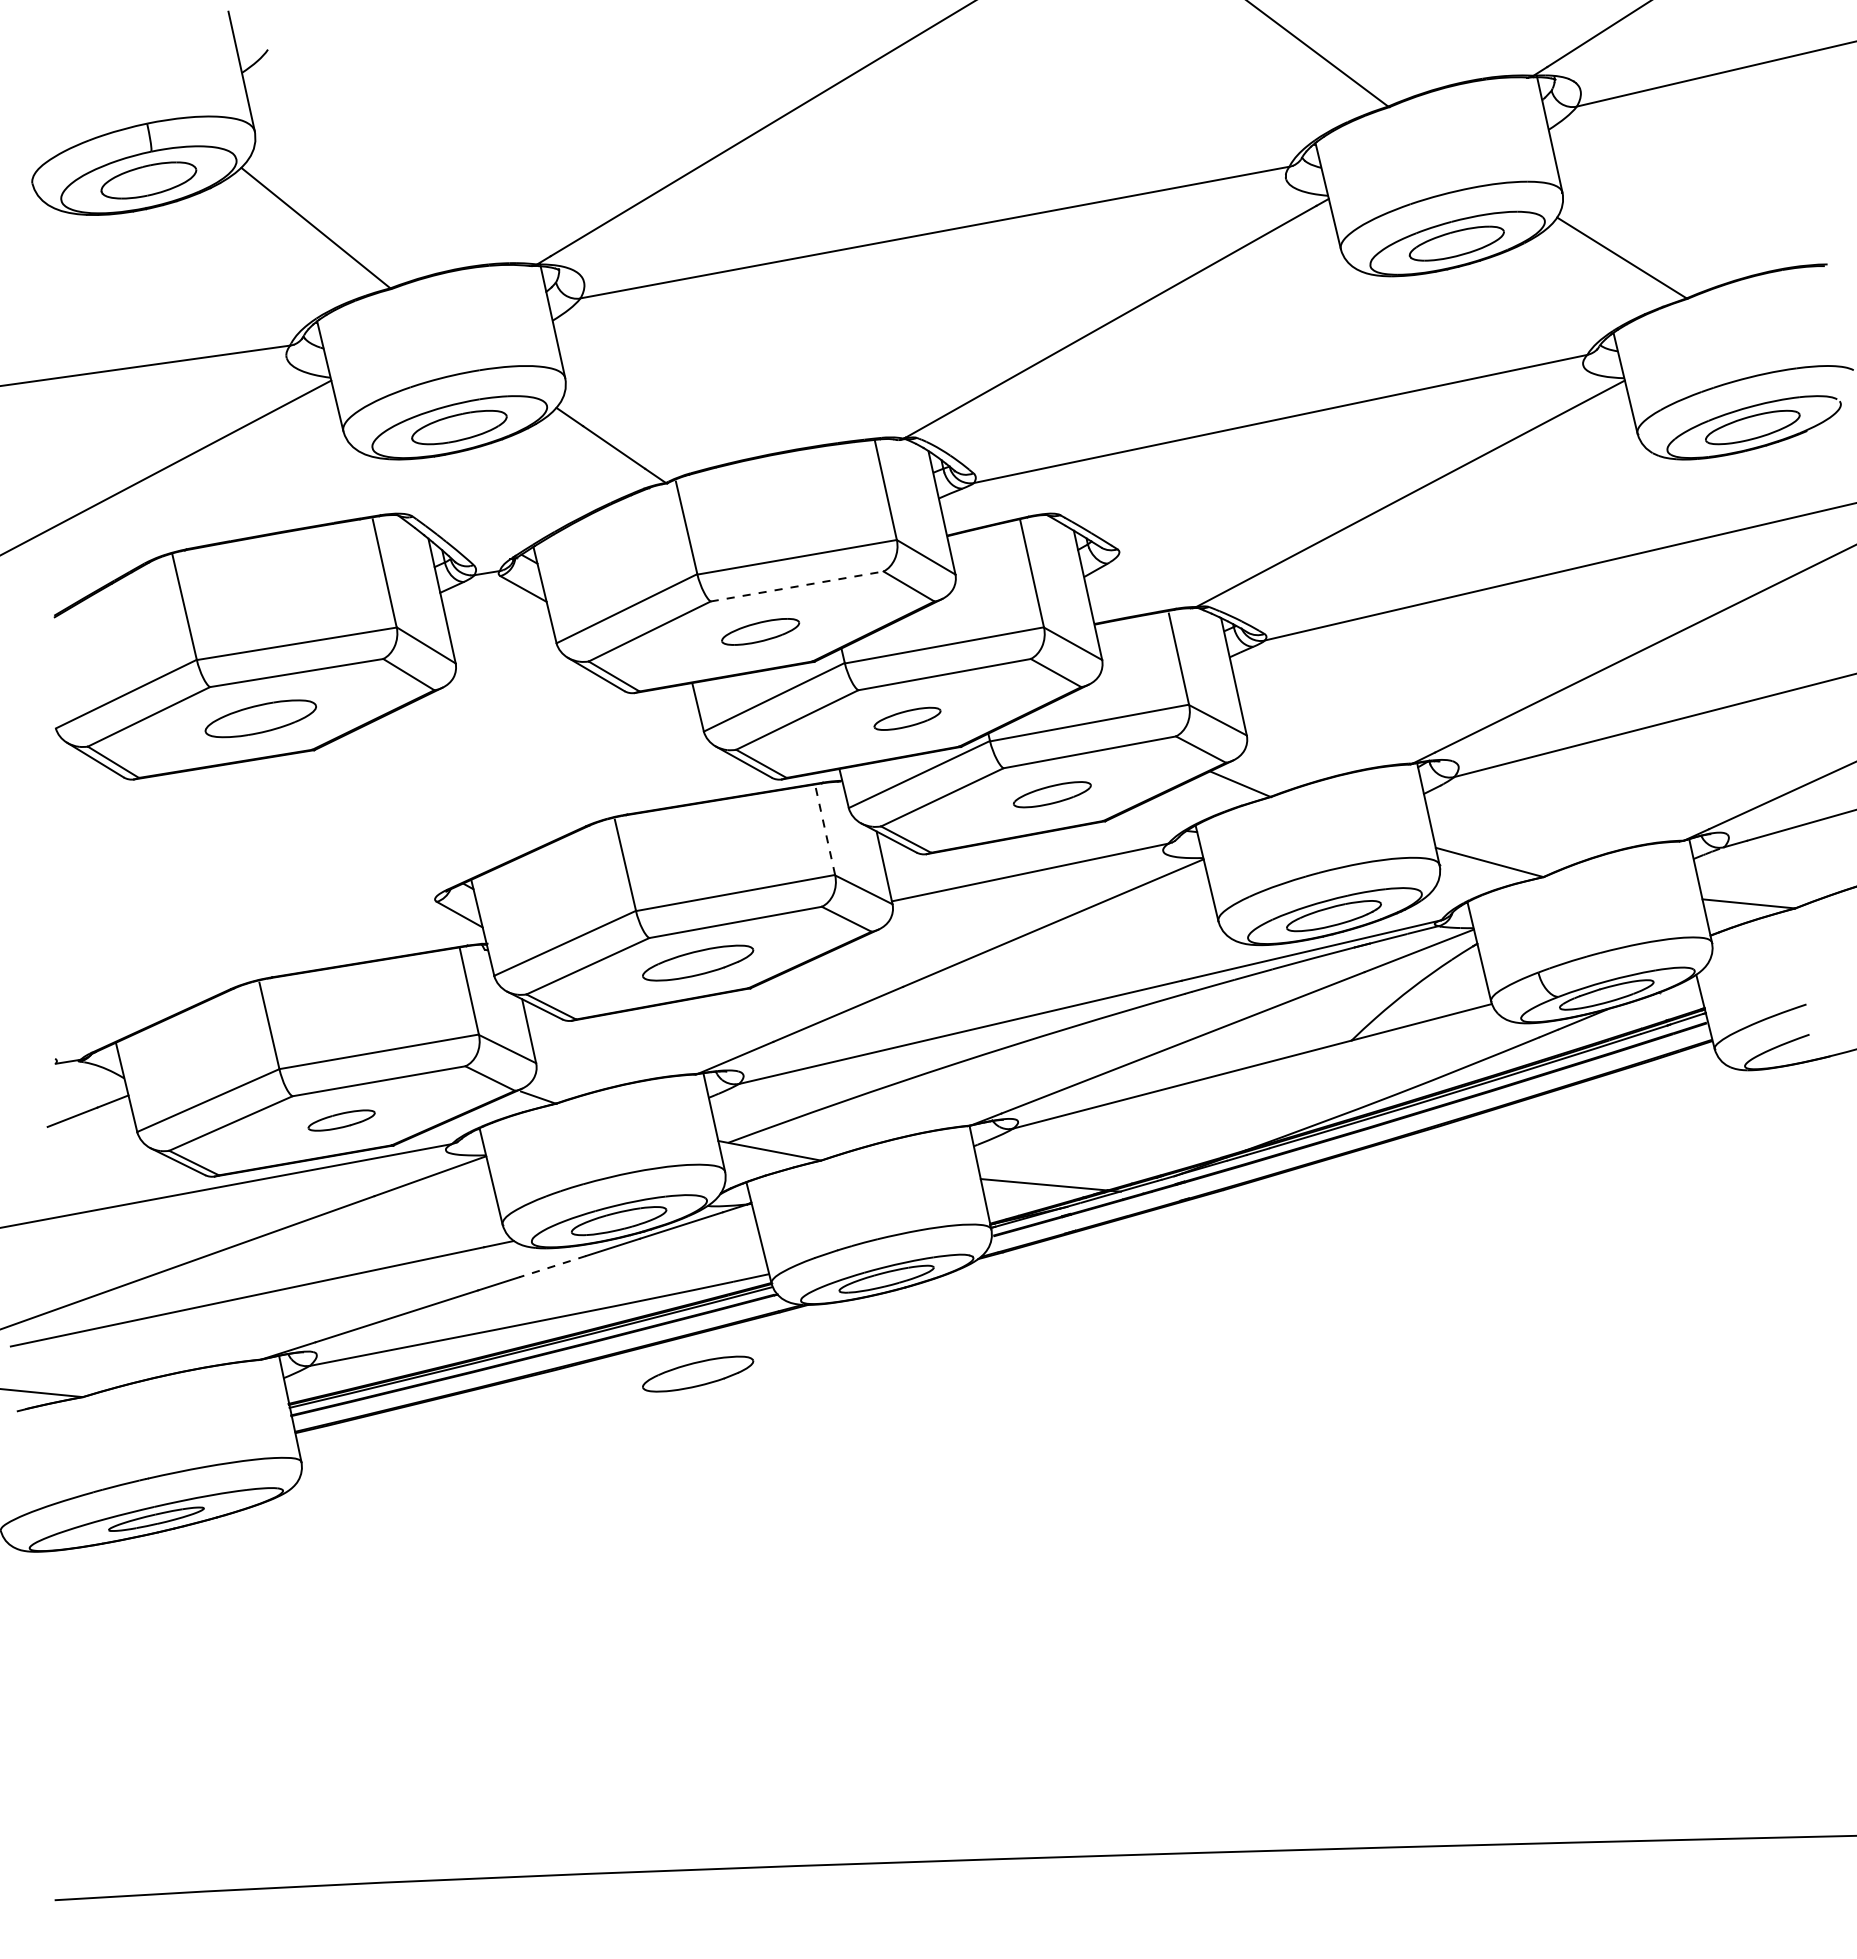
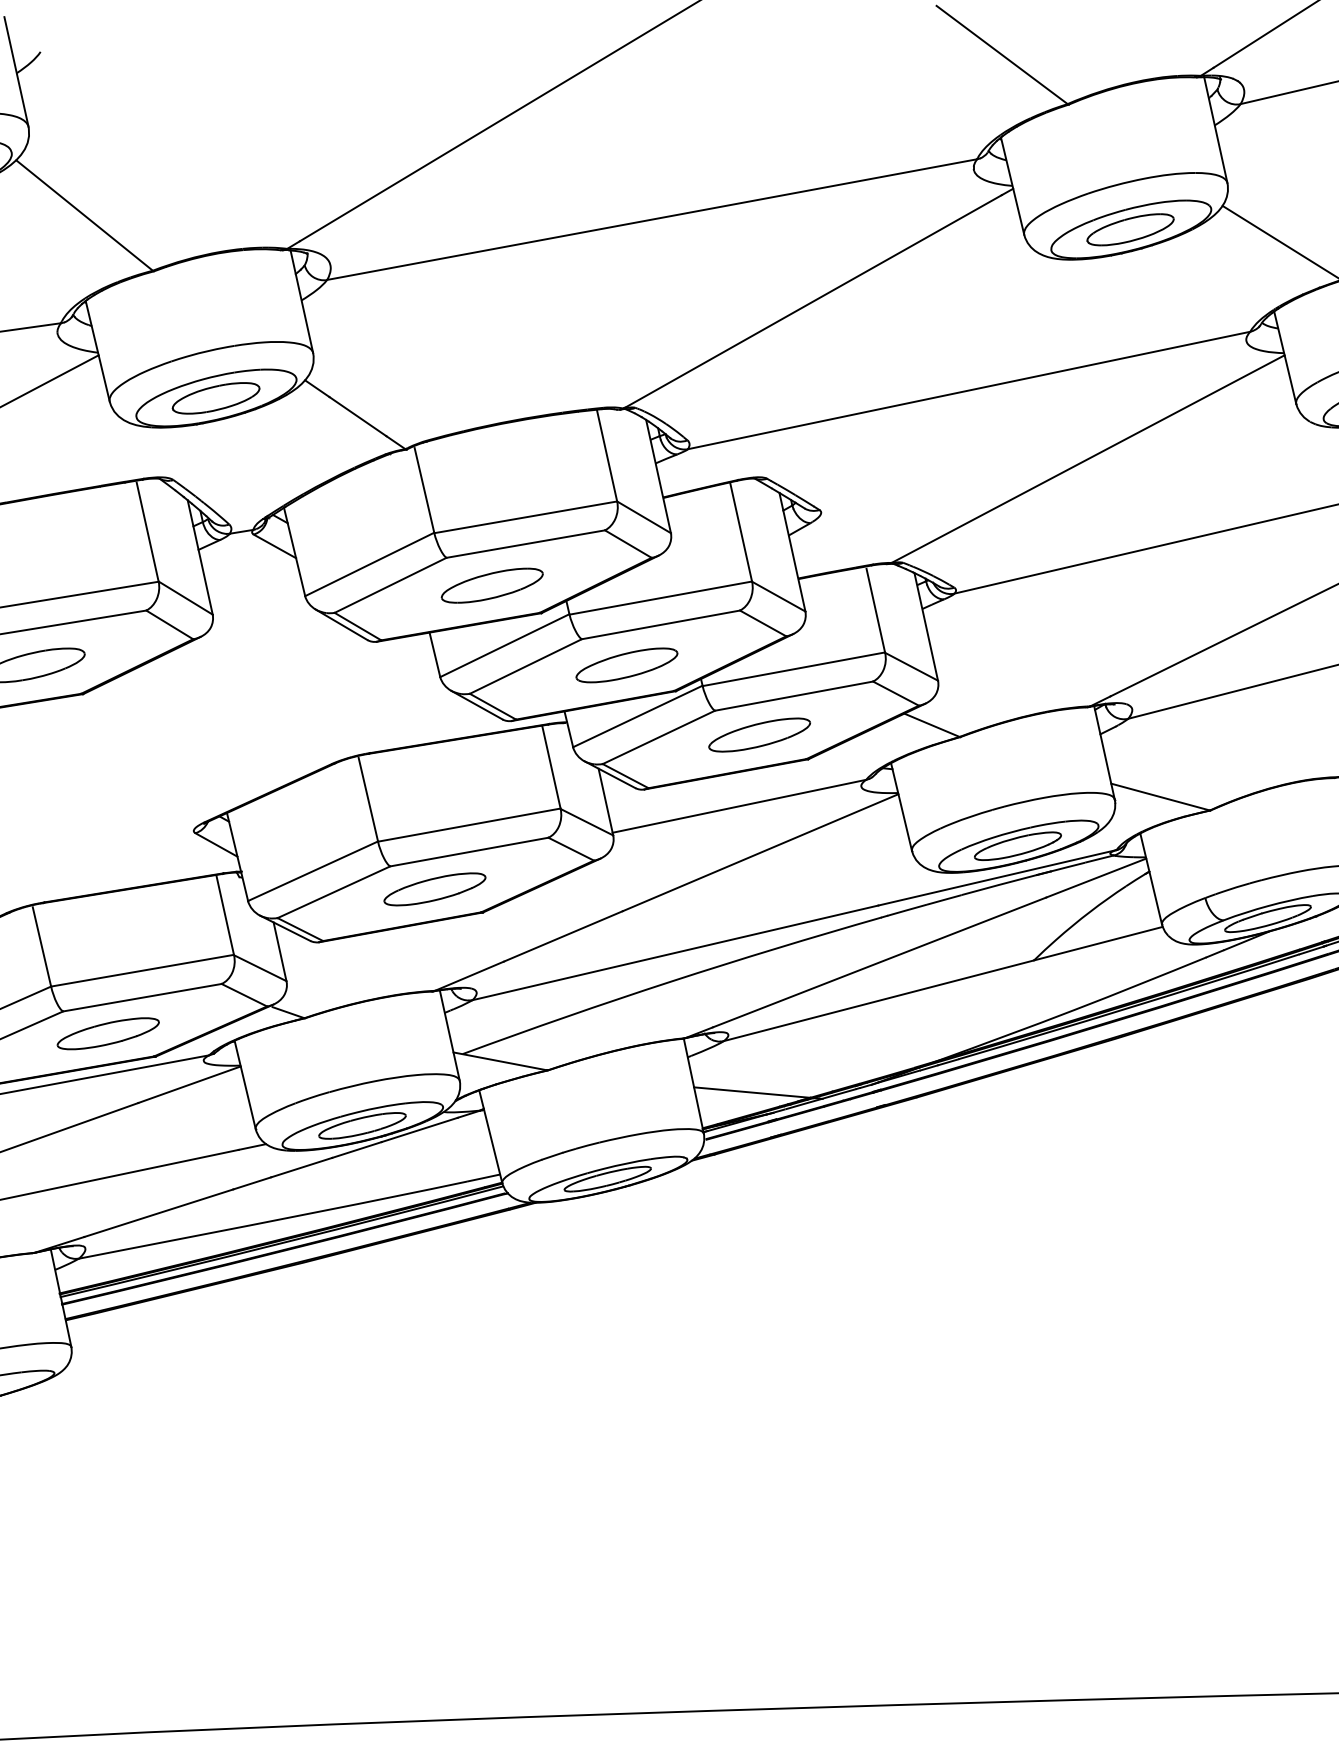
line: (797, 586) -> (526, 544), dashed -> solid
part: (760, 631) -> (492, 585), size x1.43
part: (907, 718) -> (626, 665), size x1.67
part: (1052, 794) -> (759, 734), size x1.43
line: (825, 829) -> (551, 766), dashed -> solid
part: (341, 1120) -> (108, 1033), size x1.67
line: (552, 1266) -> (301, 1167), dashed -> solid
part: (698, 1373) -> (435, 1265), removed

